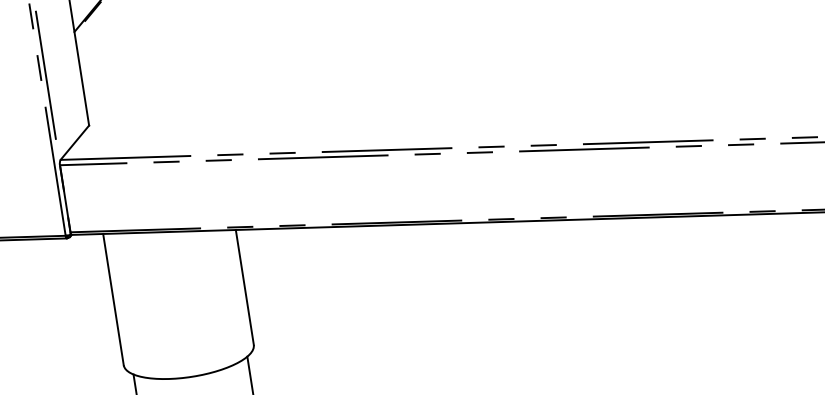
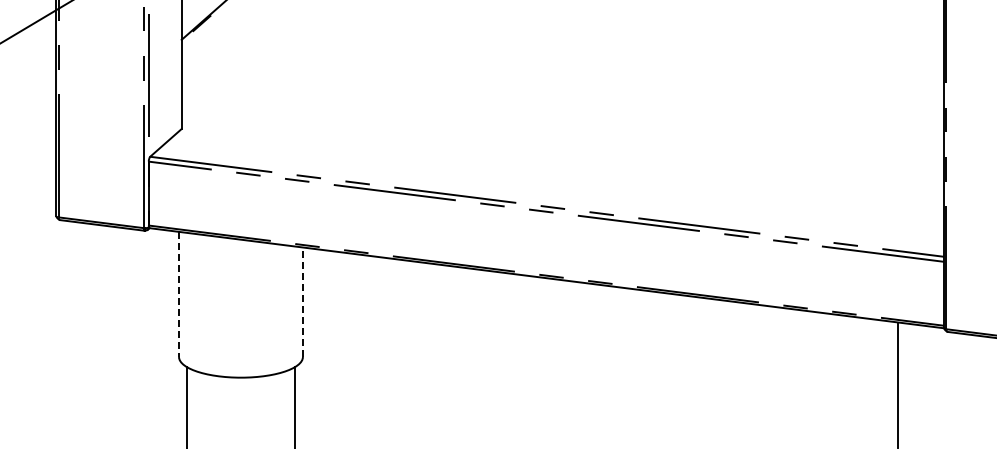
line: (244, 287) -> (302, 302), solid -> dashed
line: (114, 299) -> (179, 294), solid -> dashed

